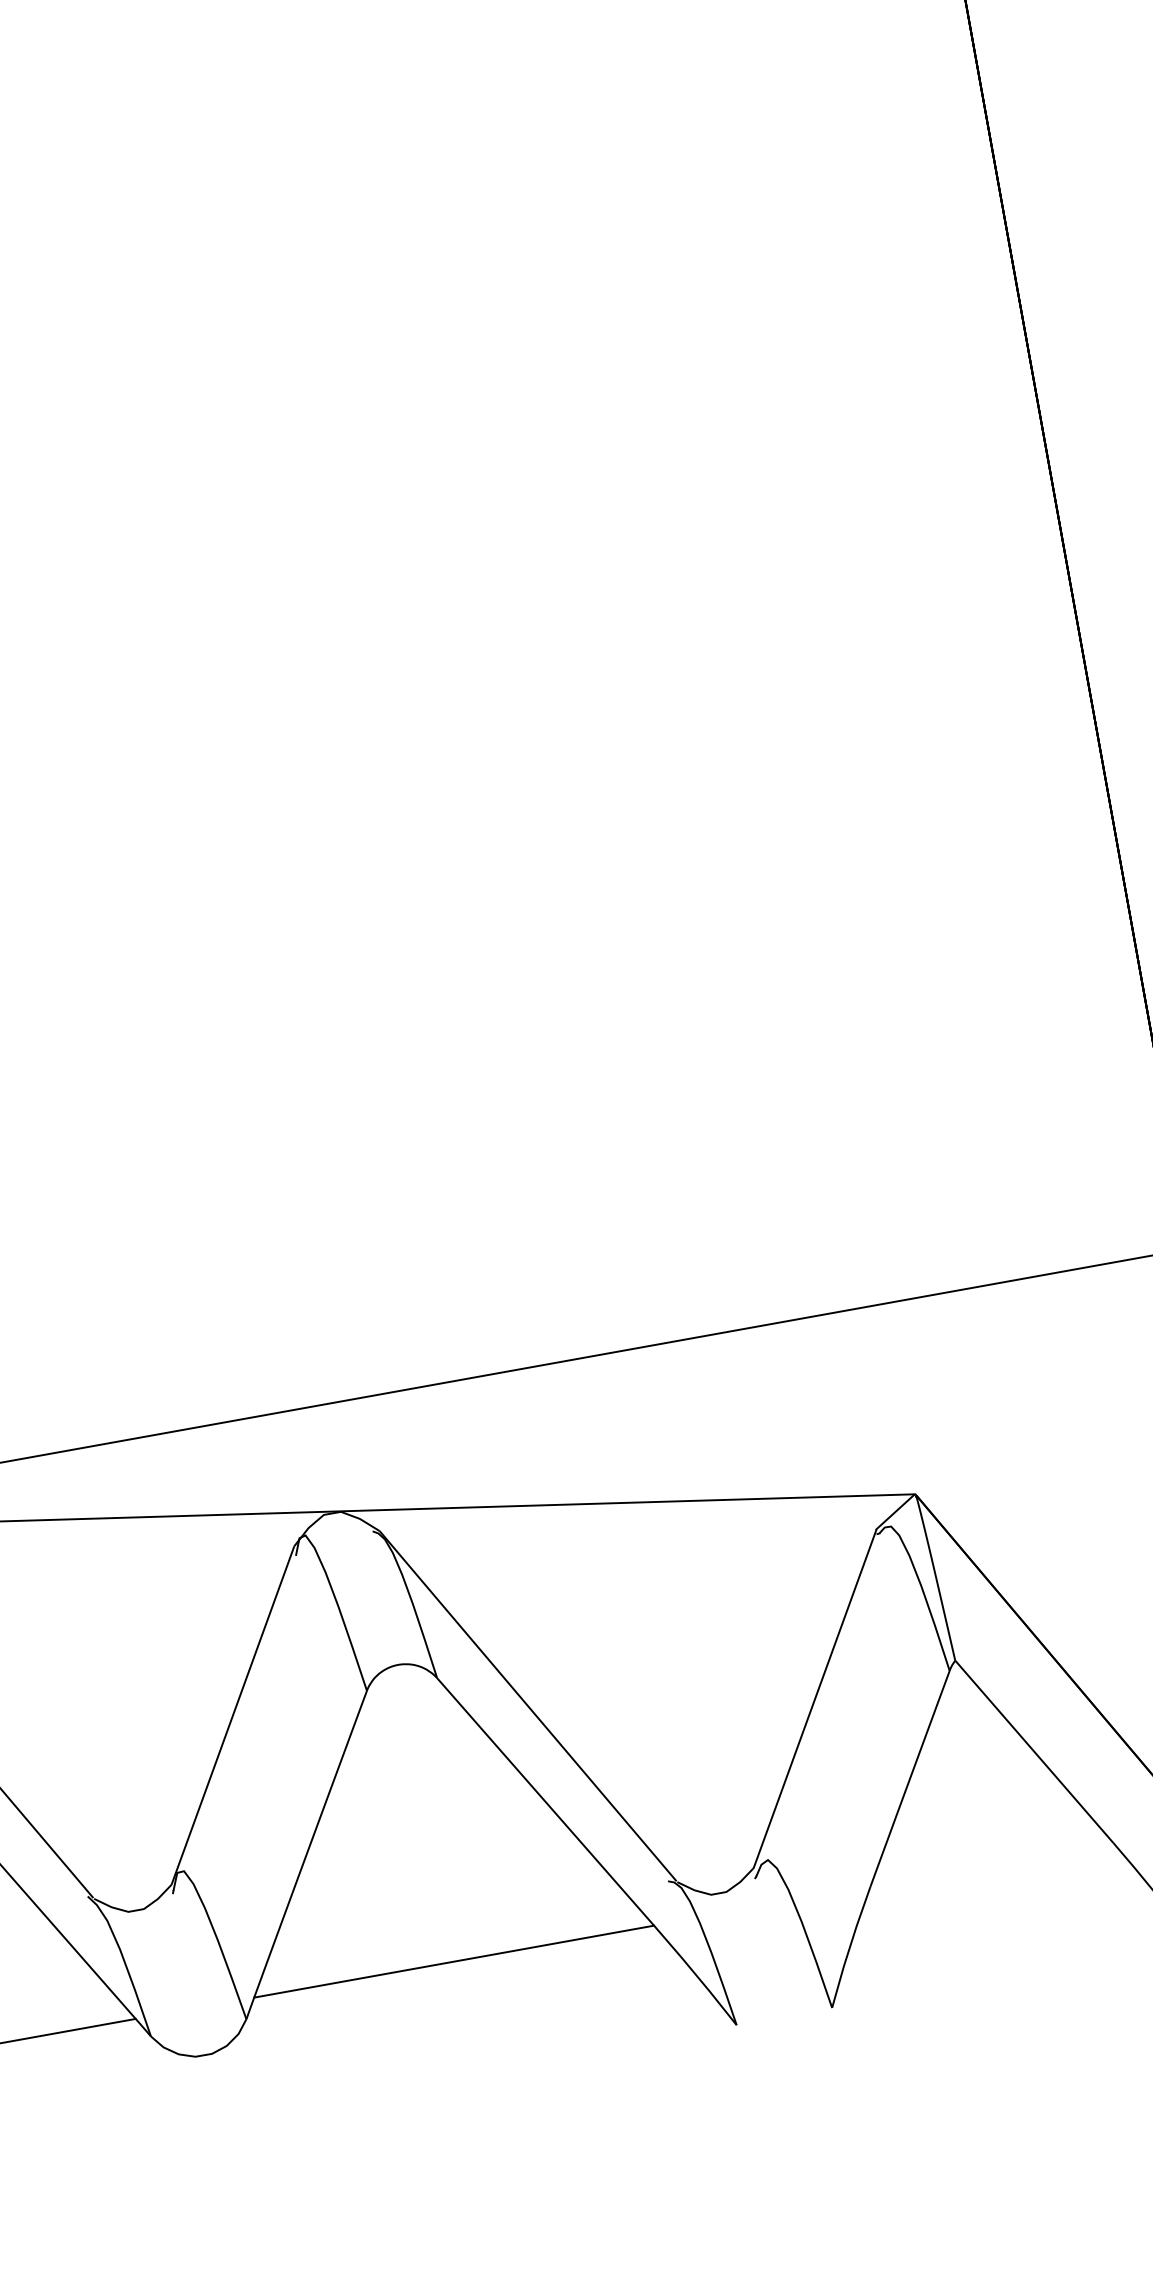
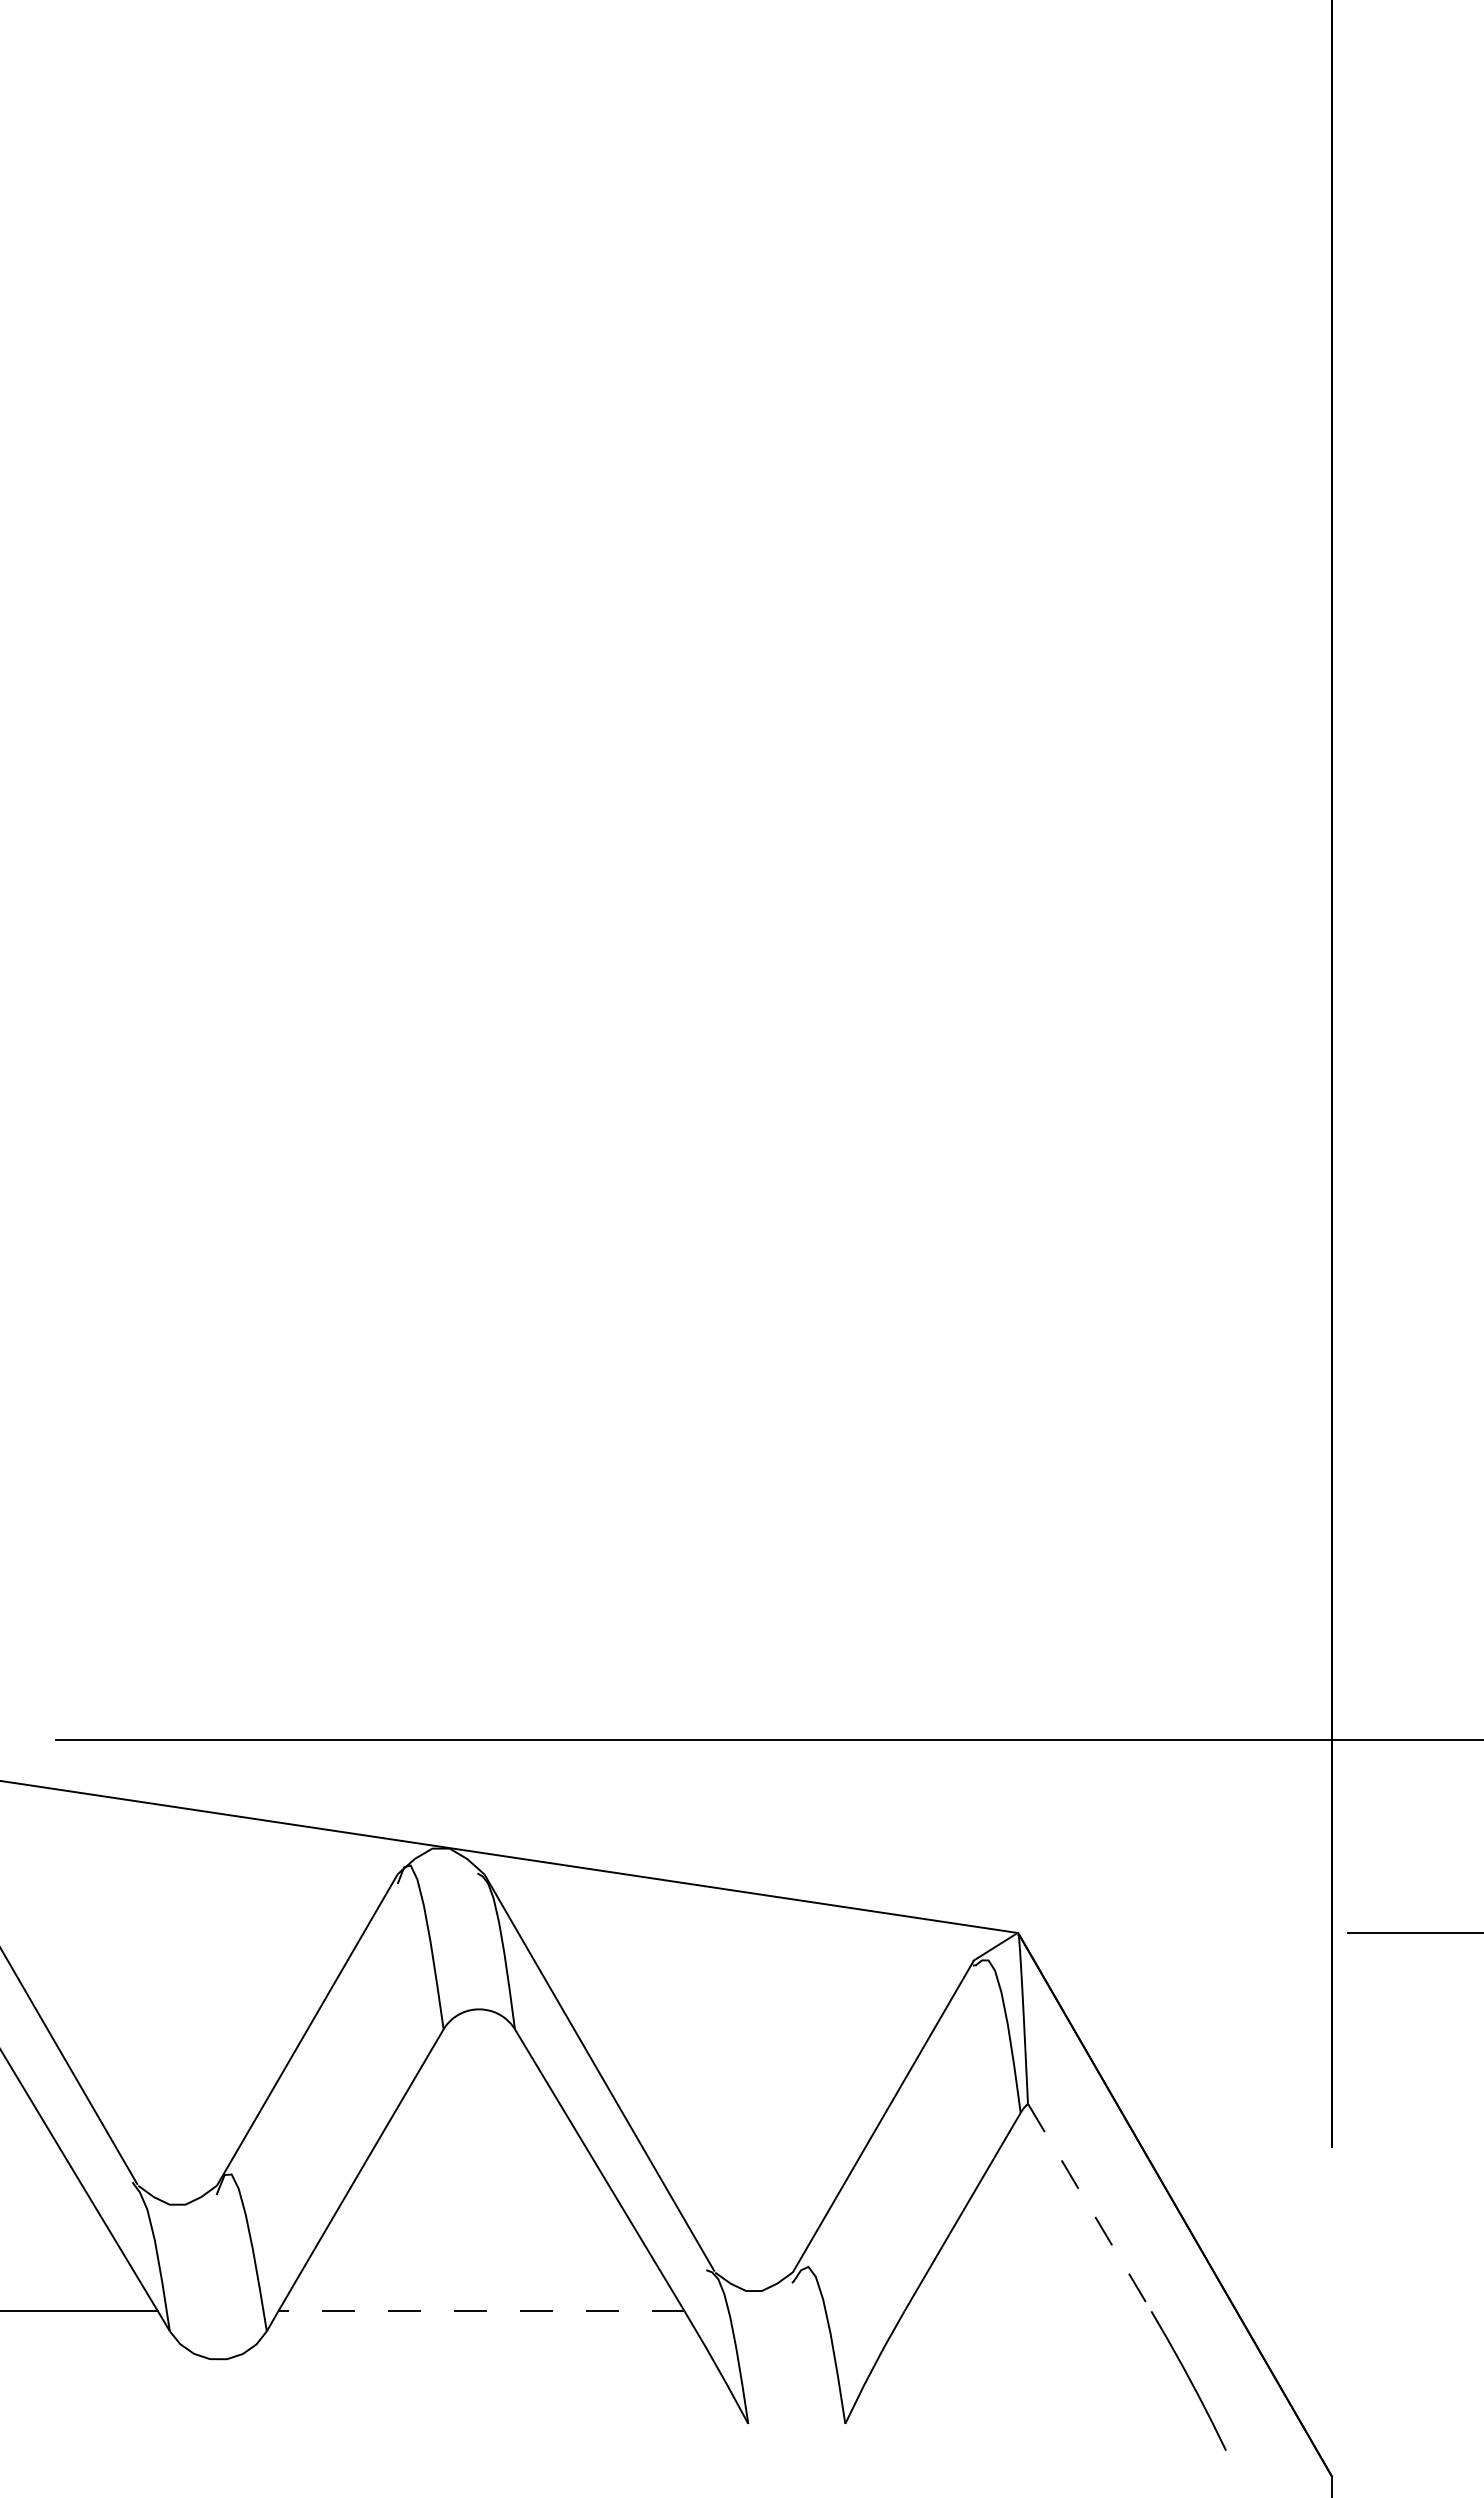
line: (1034, 1751) -> (1089, 2207), solid -> dashed
line: (454, 1961) -> (481, 2311), solid -> dashed

